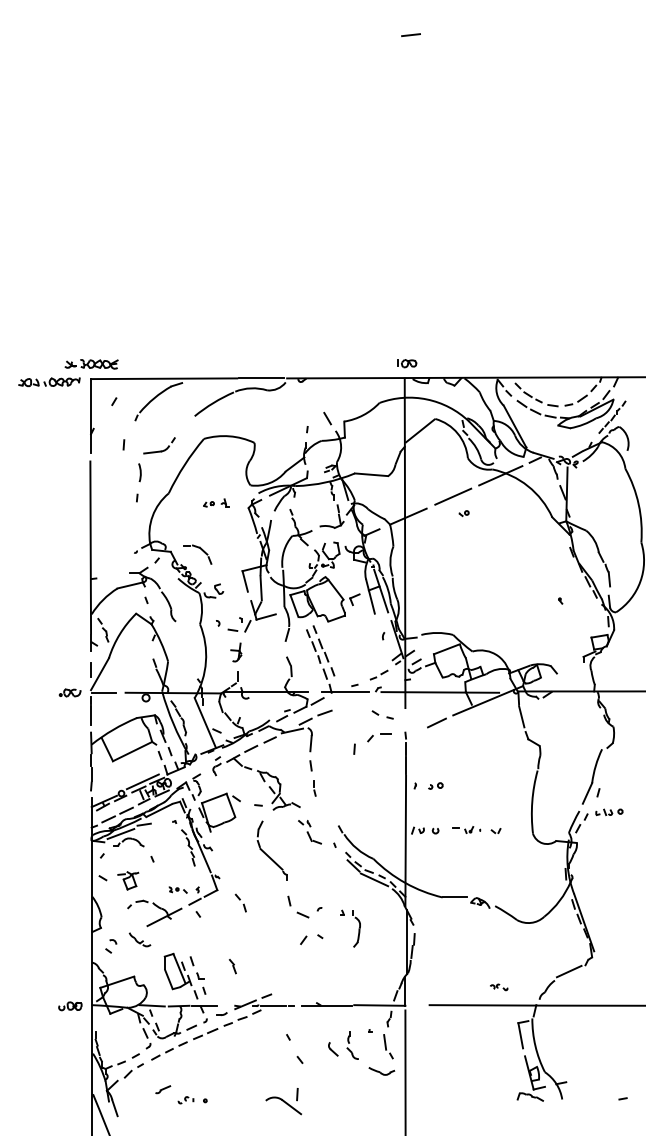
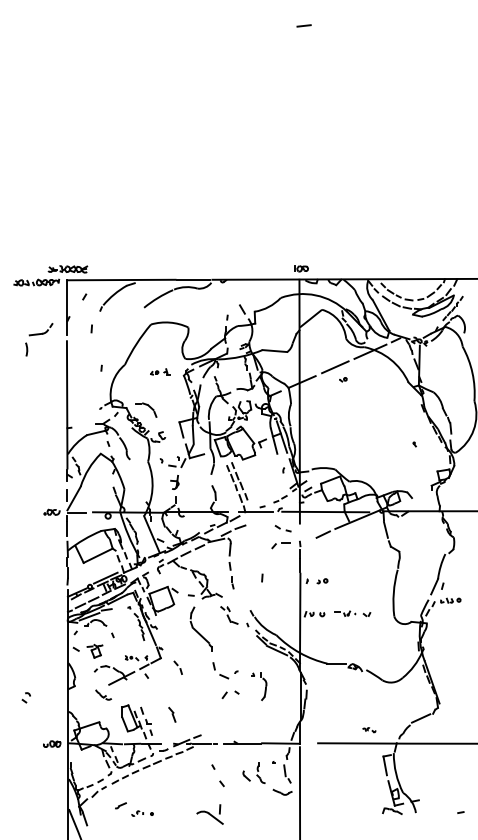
part: (157, 459) -> (39, 339), moved
line: (354, 748) -> (262, 577), moved
part: (110, 945) -> (25, 697), moved
part: (233, 966) -> (172, 714), size x1.4

